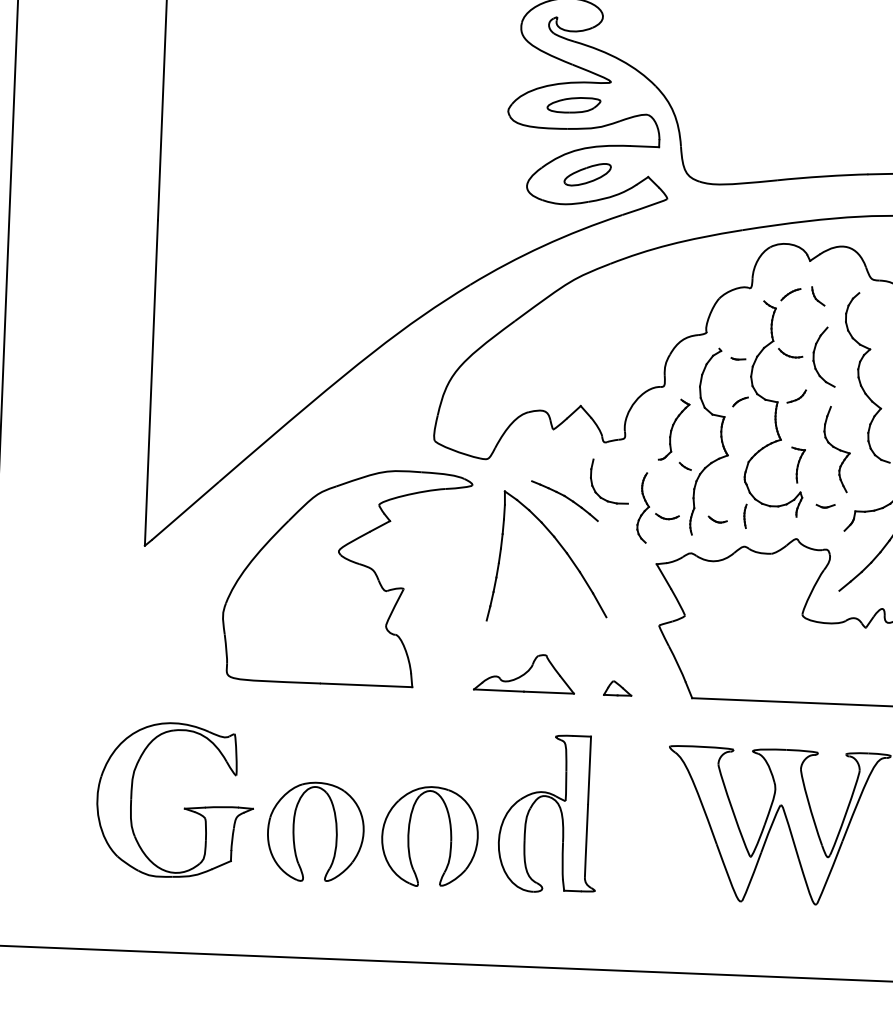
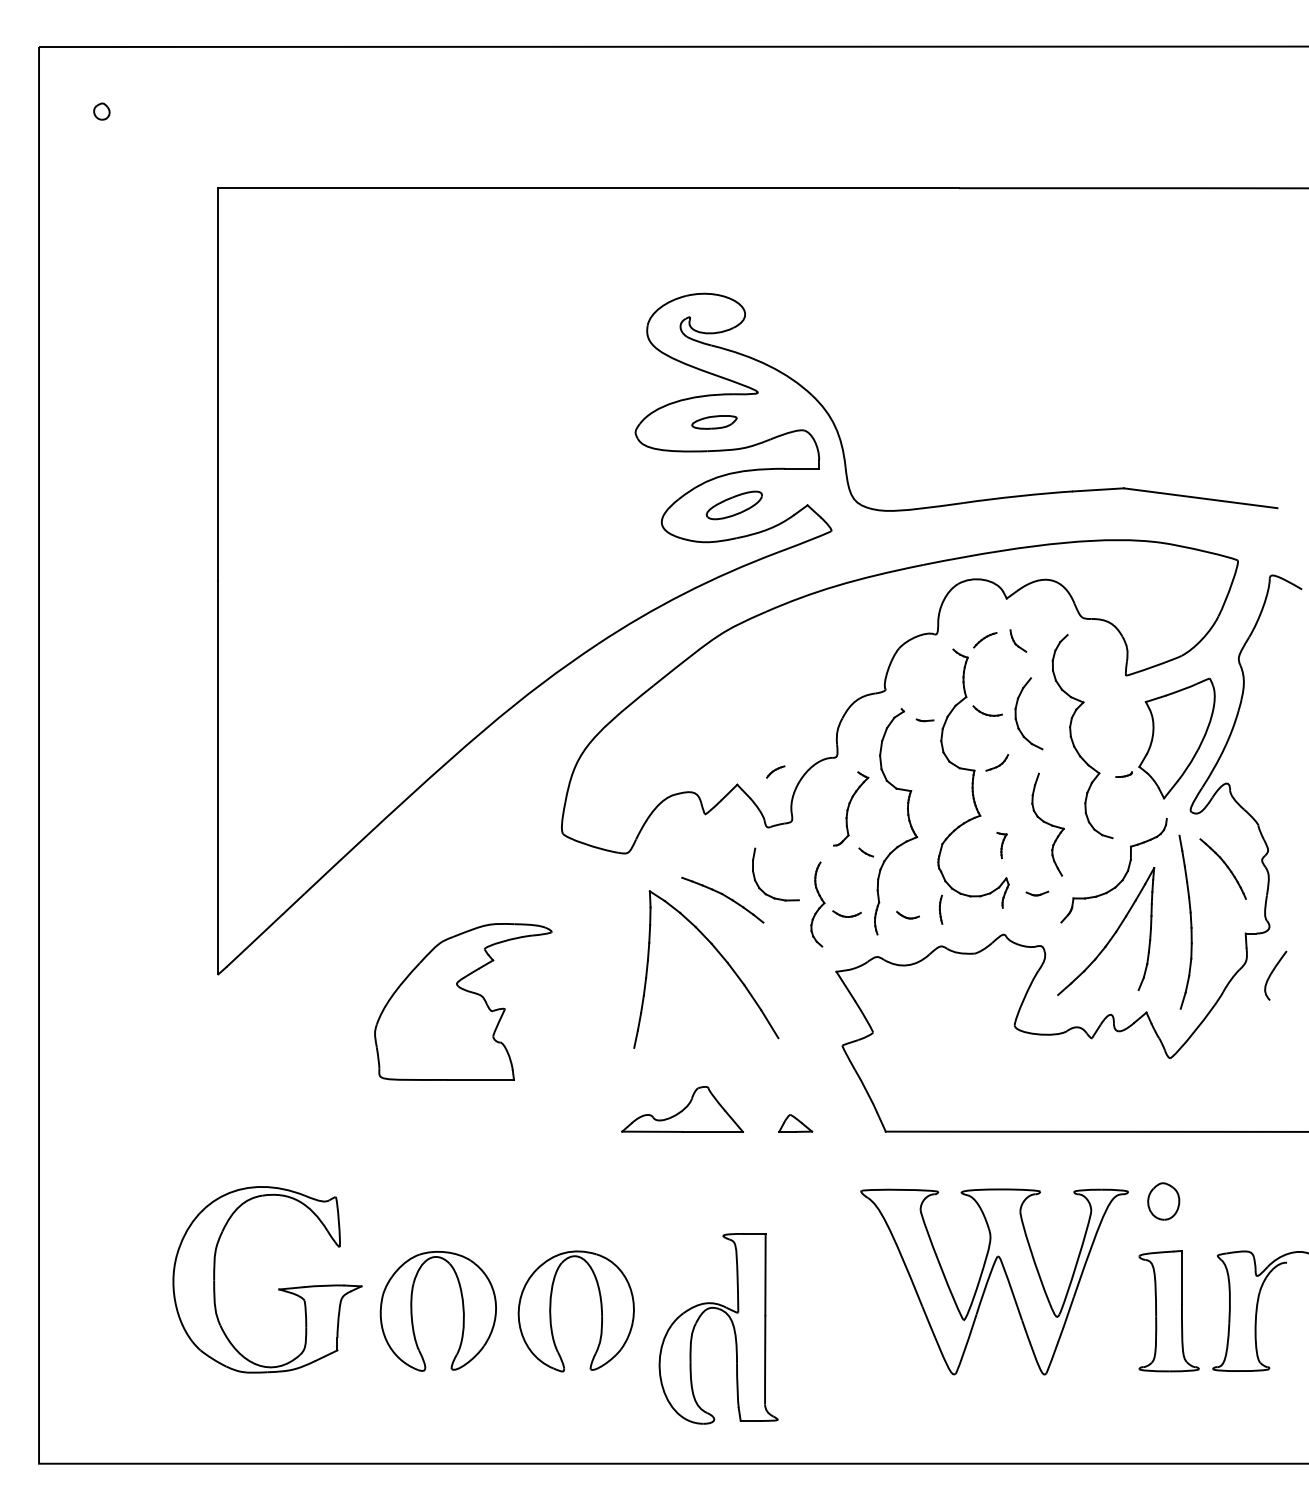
part: (573, 105) -> (714, 422), size x0.7
part: (740, 401) -> (775, 771), moved
part: (797, 465) -> (1001, 845), size x0.6
part: (346, 576) -> (463, 1001), size x0.6
part: (559, 809) -> (731, 1323), moved

